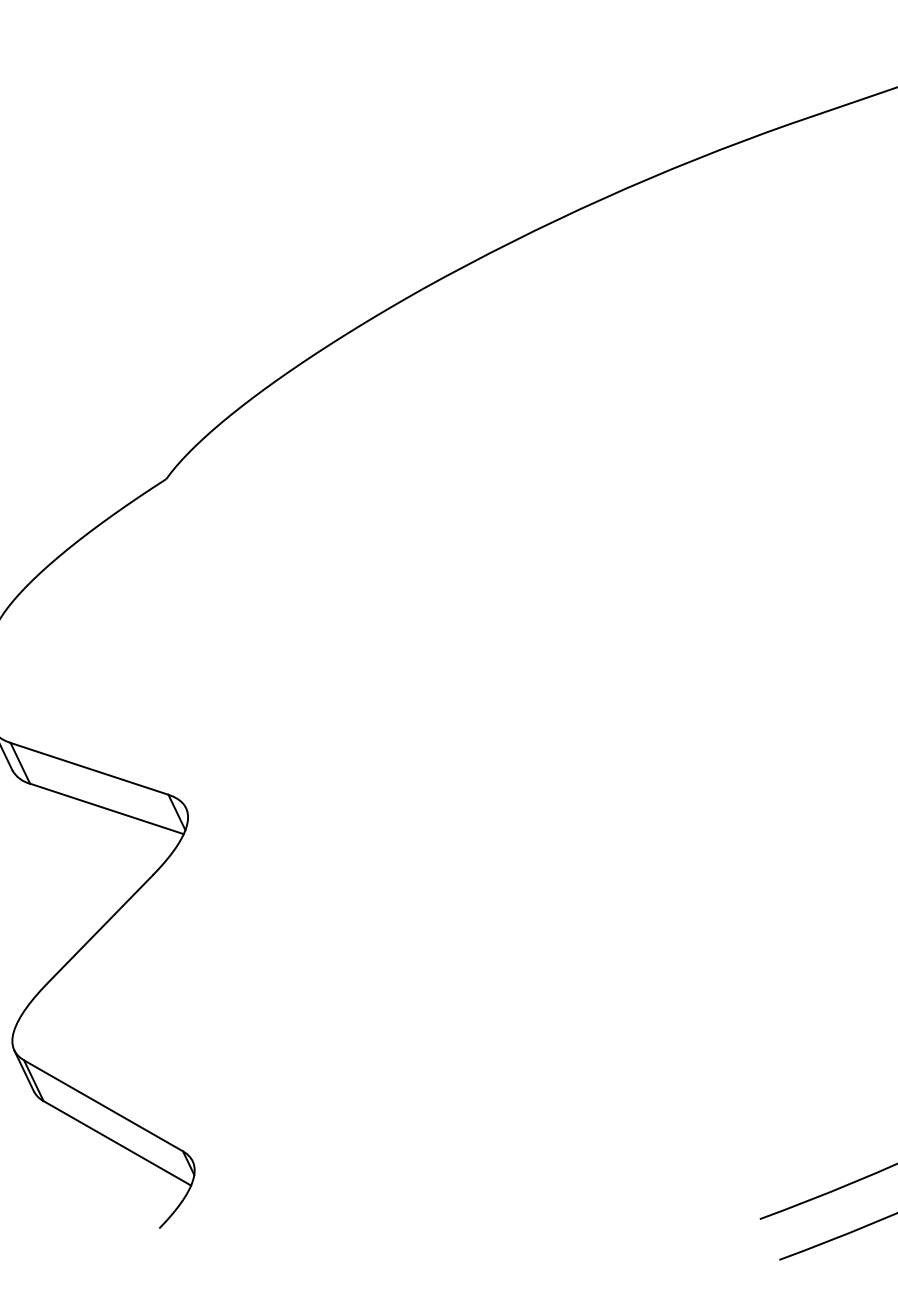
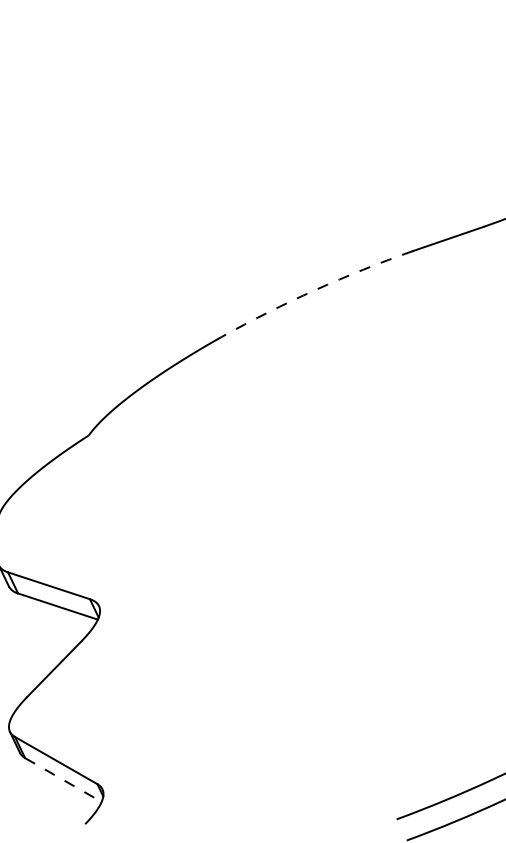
arc: (603, 199) -> (315, 290), solid -> dashed
line: (117, 1144) -> (63, 780), solid -> dashed

